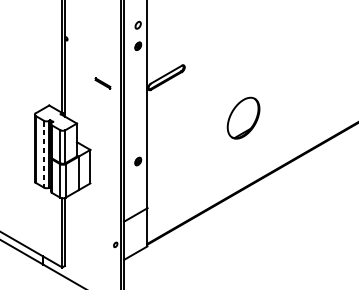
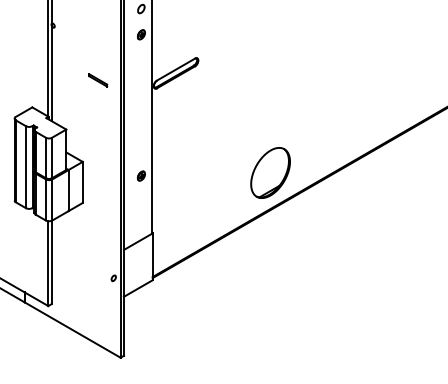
part: (243, 117) -> (270, 172), moved
line: (43, 154) -> (25, 167), dashed -> solid

